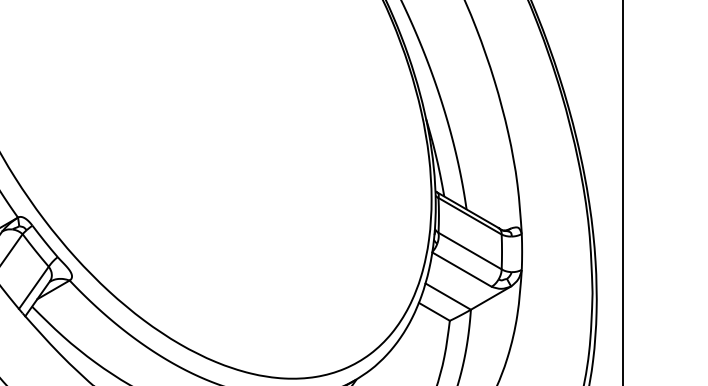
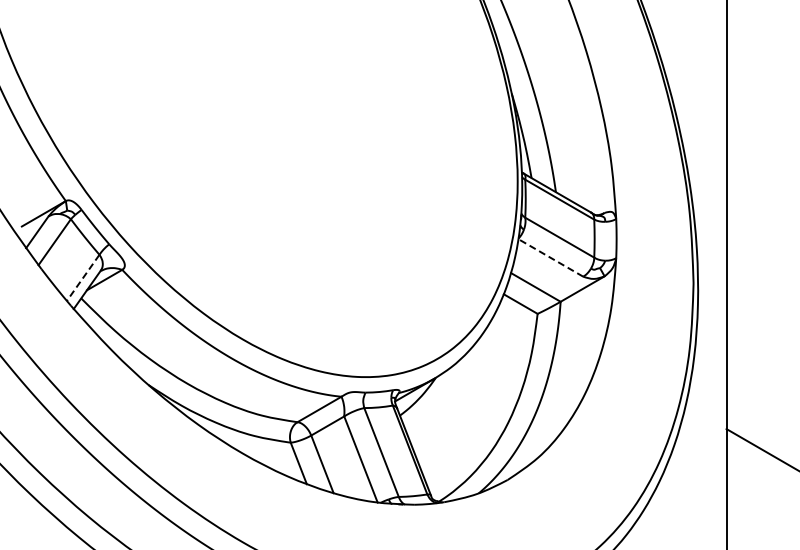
line: (461, 269) -> (550, 257), solid -> dashed
line: (33, 288) -> (82, 278), solid -> dashed

